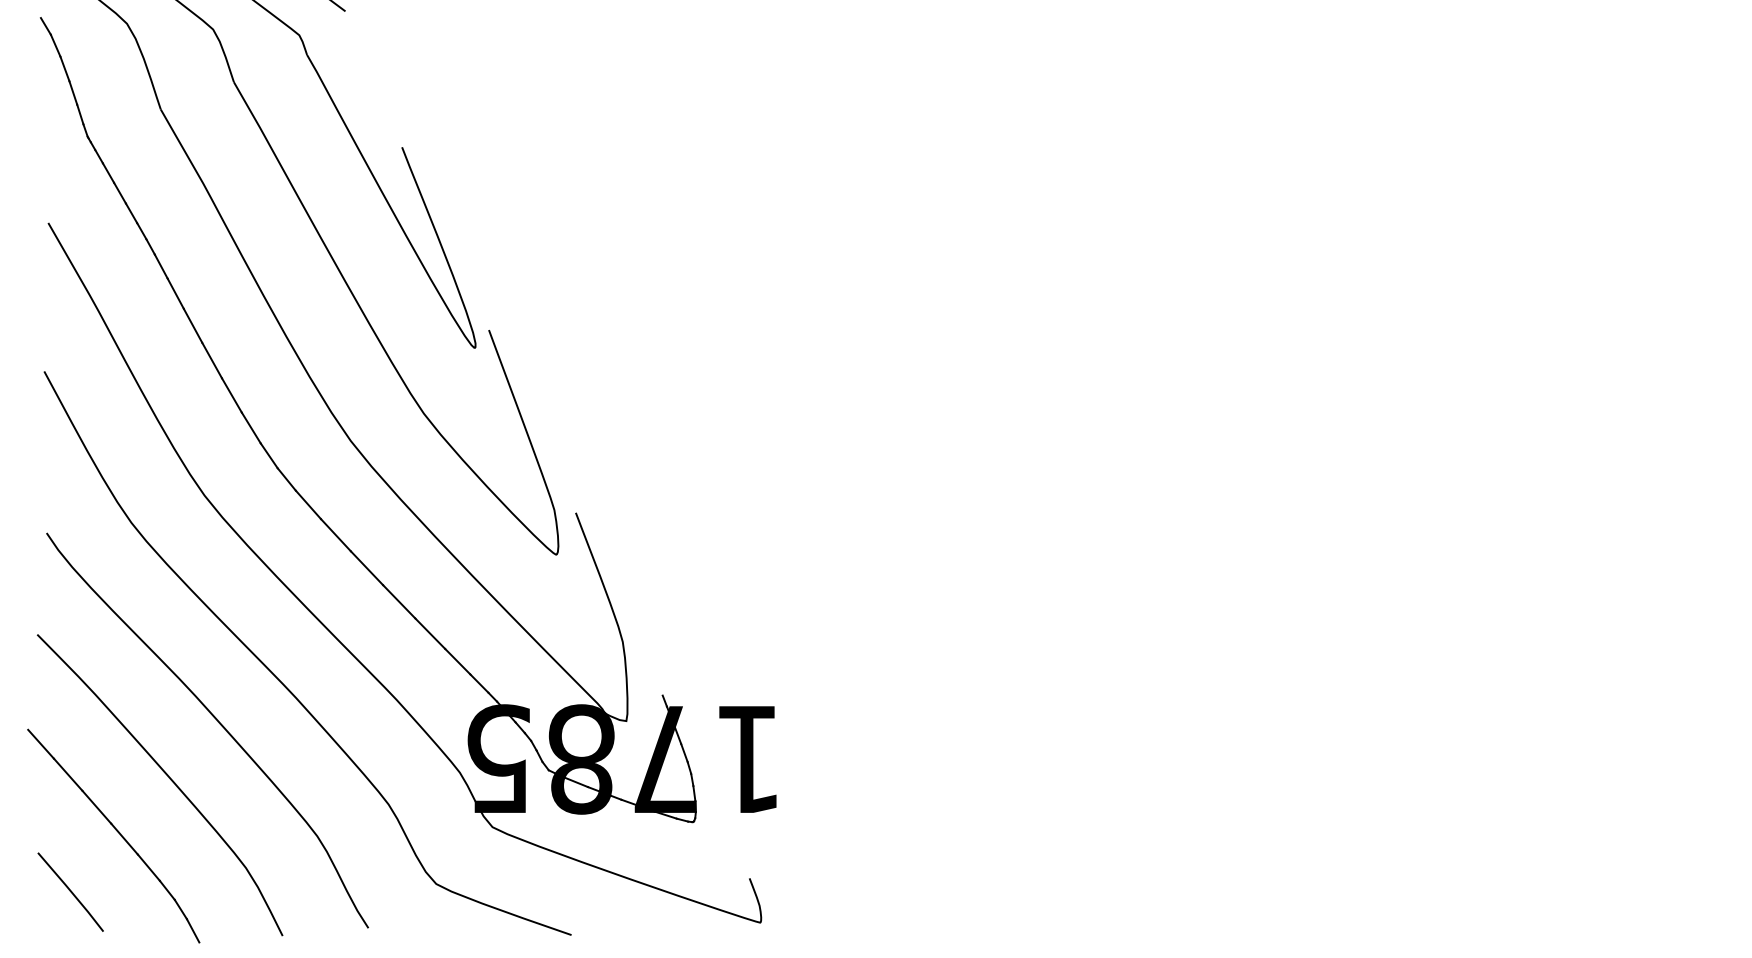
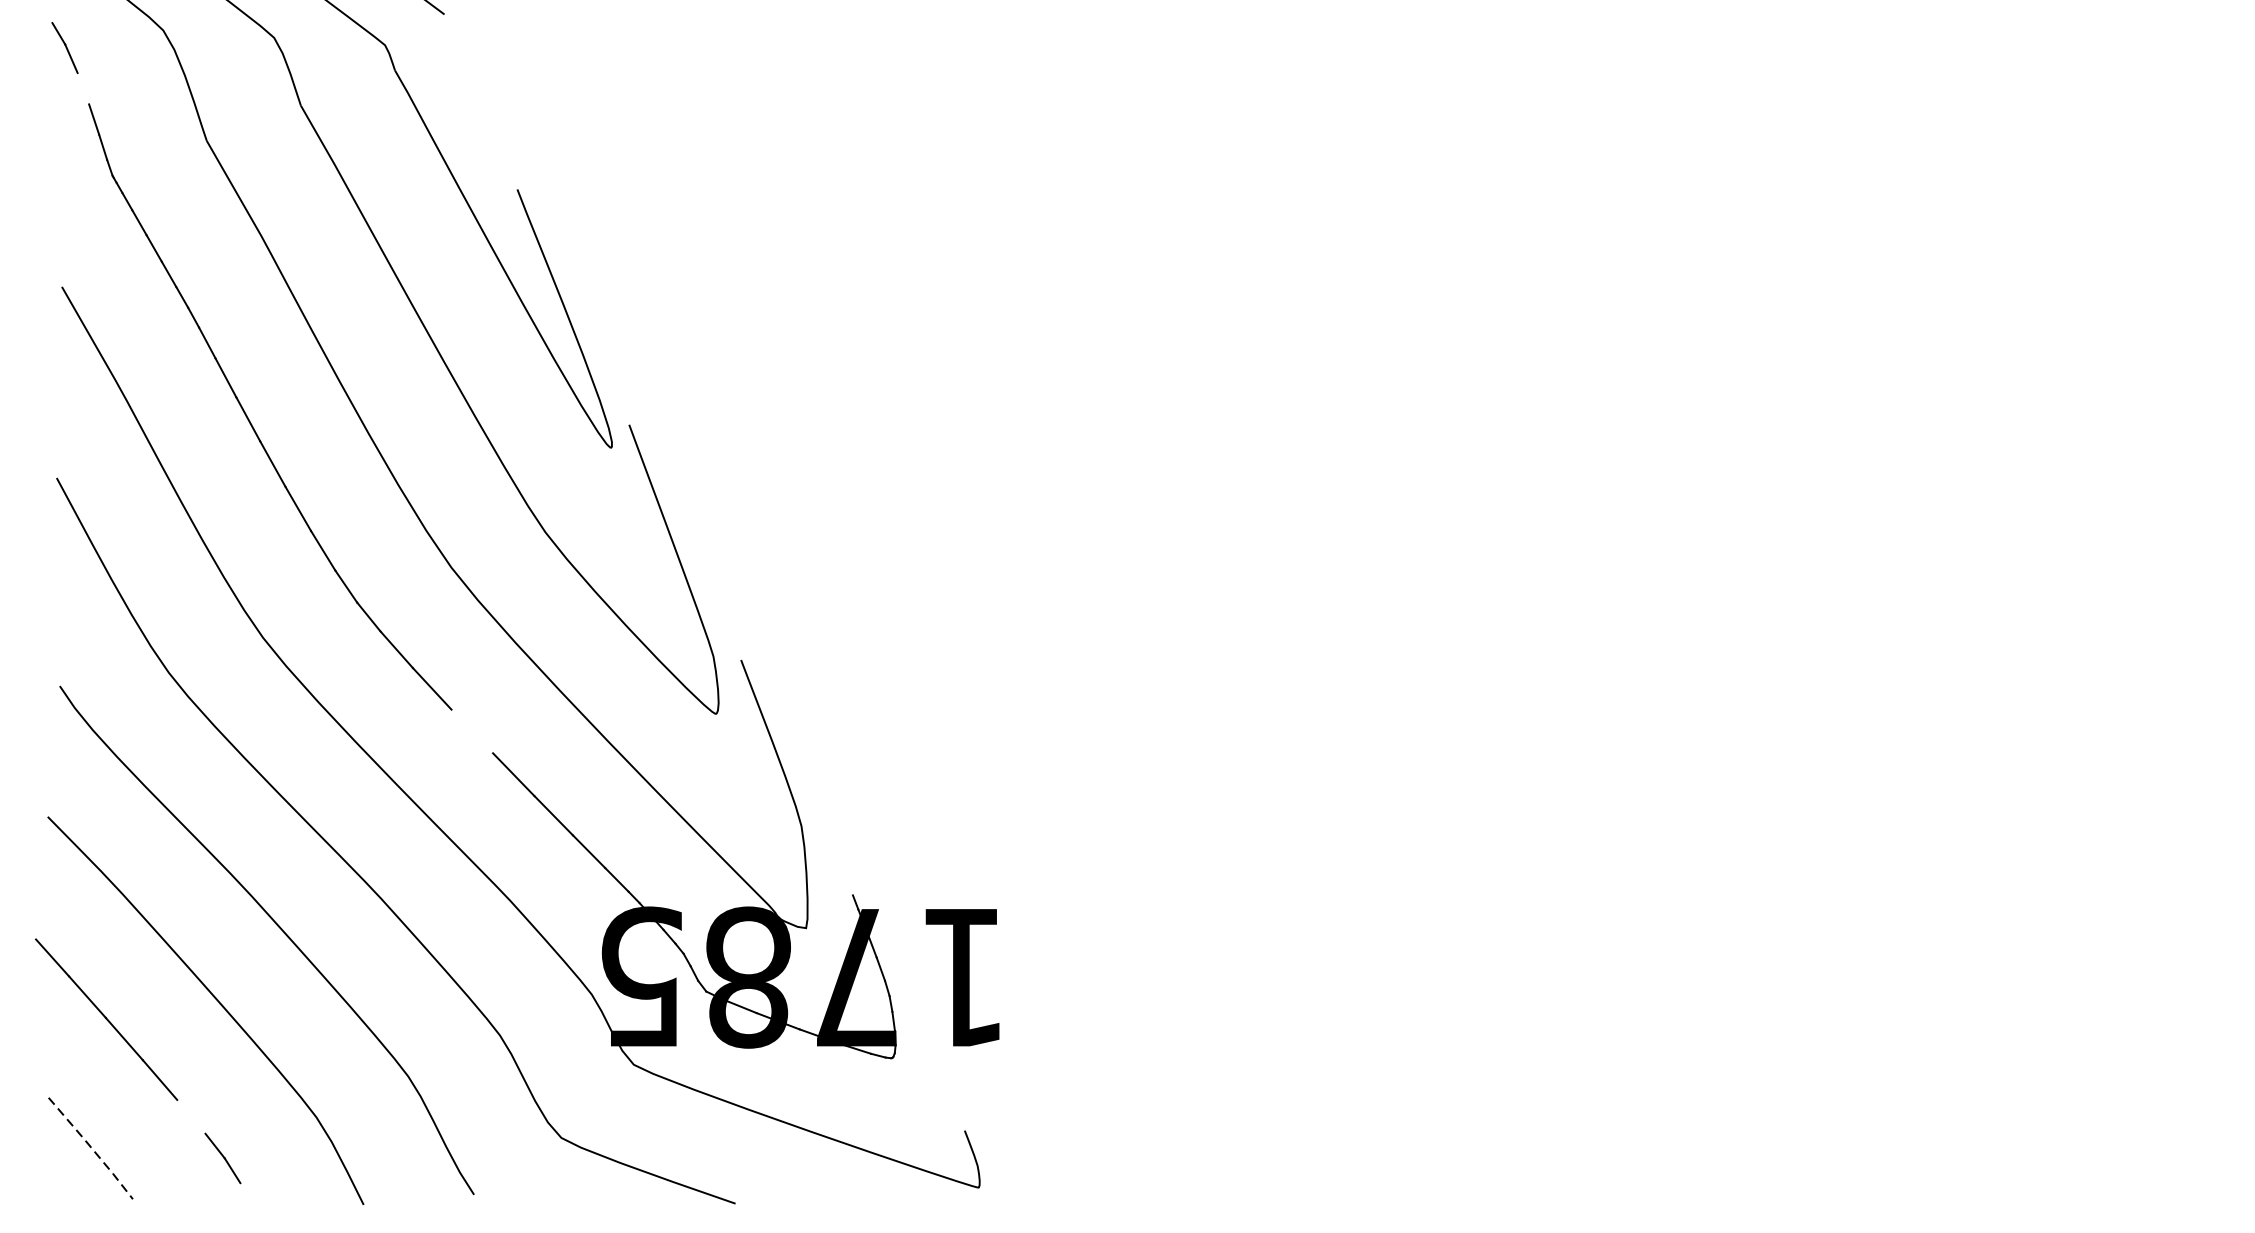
line: (64, 68) -> (82, 88), removed
line: (366, 568) -> (471, 731), removed
line: (148, 867) -> (190, 1116), removed
line: (71, 891) -> (91, 1147), solid -> dashed
line: (192, 930) -> (247, 1197), removed

